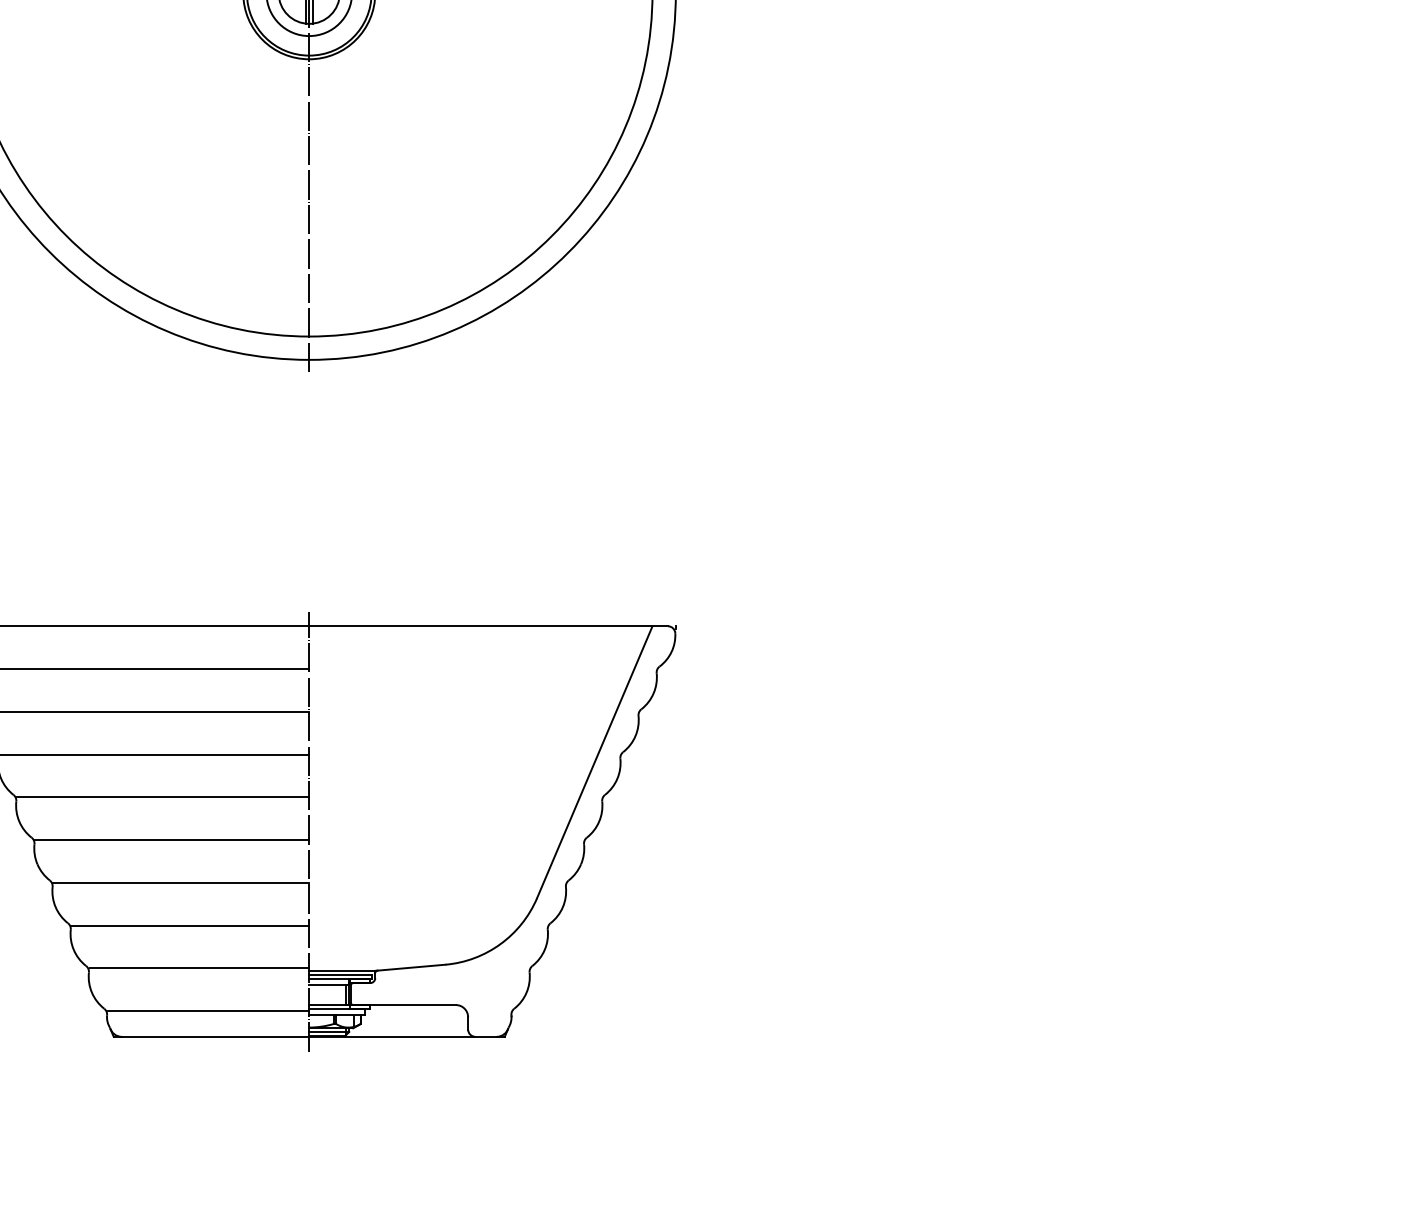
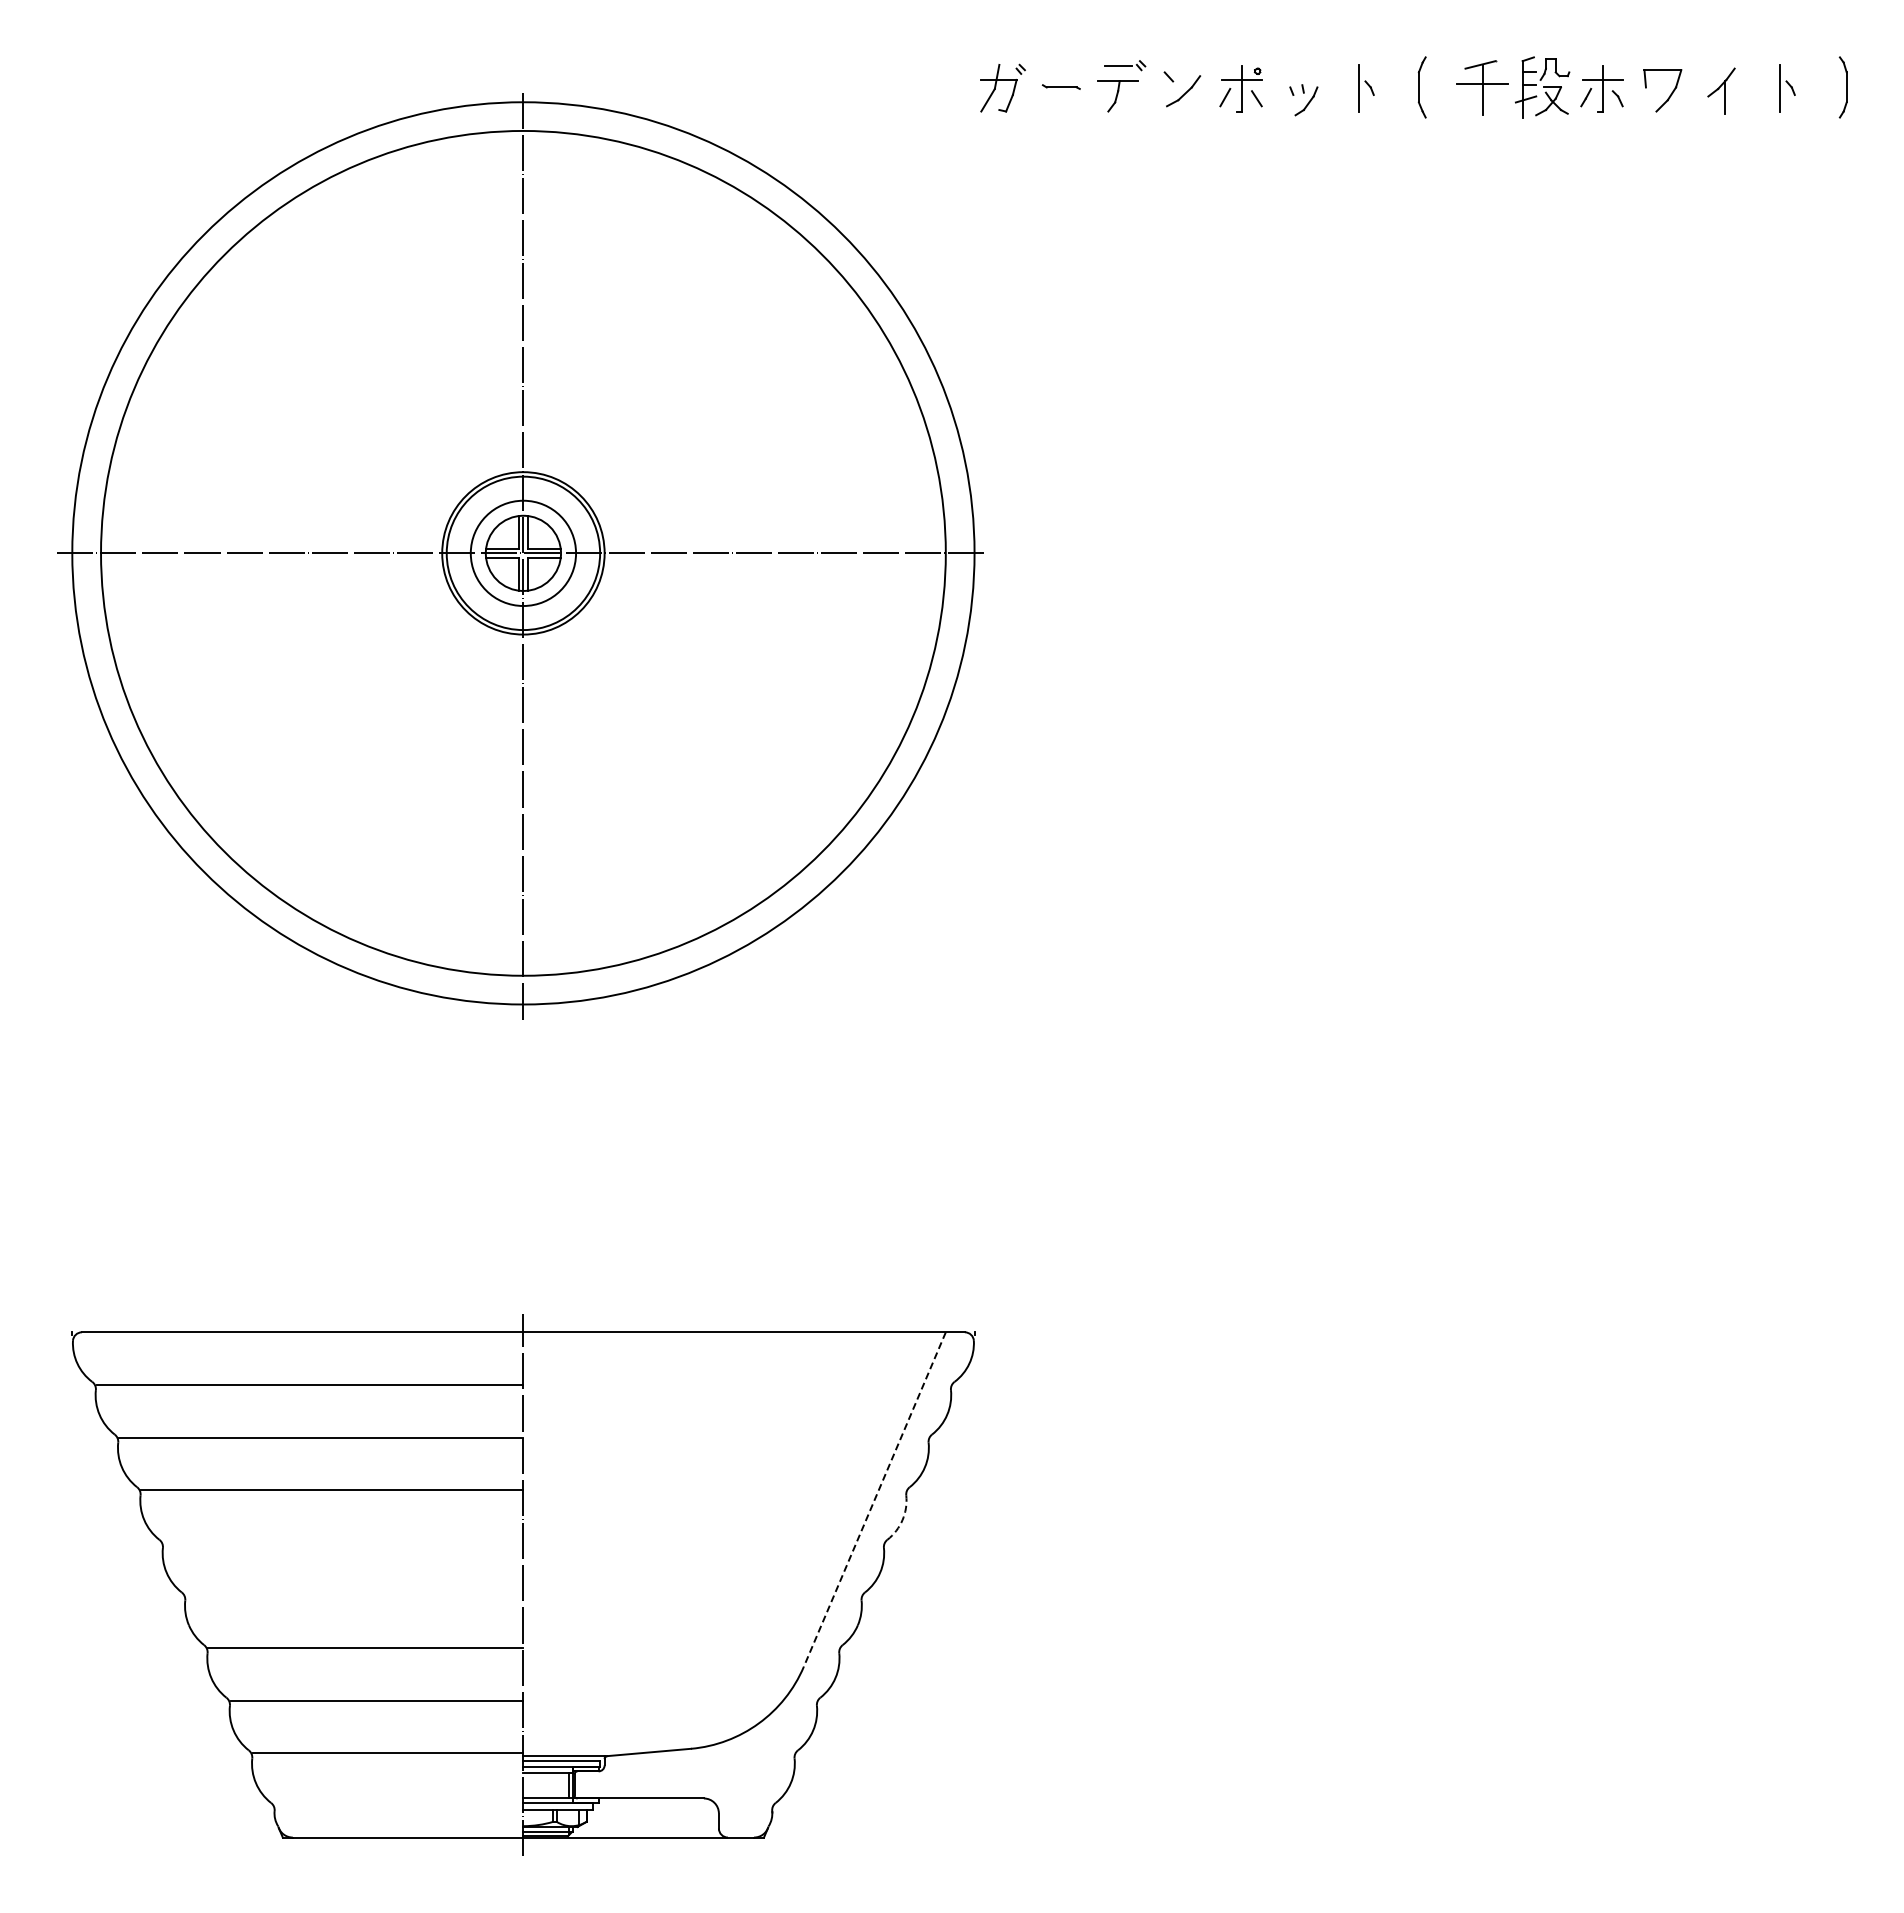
line: (594, 762) -> (874, 1499), solid -> dashed
arc: (617, 779) -> (902, 1520), solid -> dashed
line: (163, 797) -> (343, 1542), removed
line: (172, 840) -> (354, 1595), removed
line: (208, 1011) -> (399, 1806), removed

